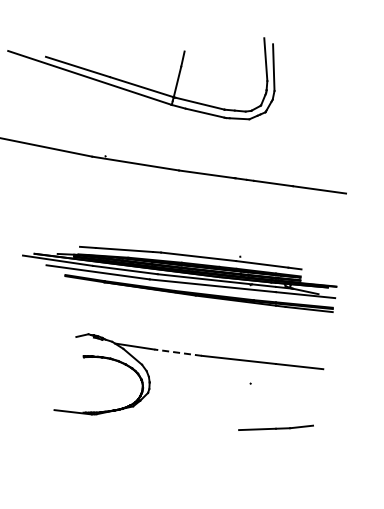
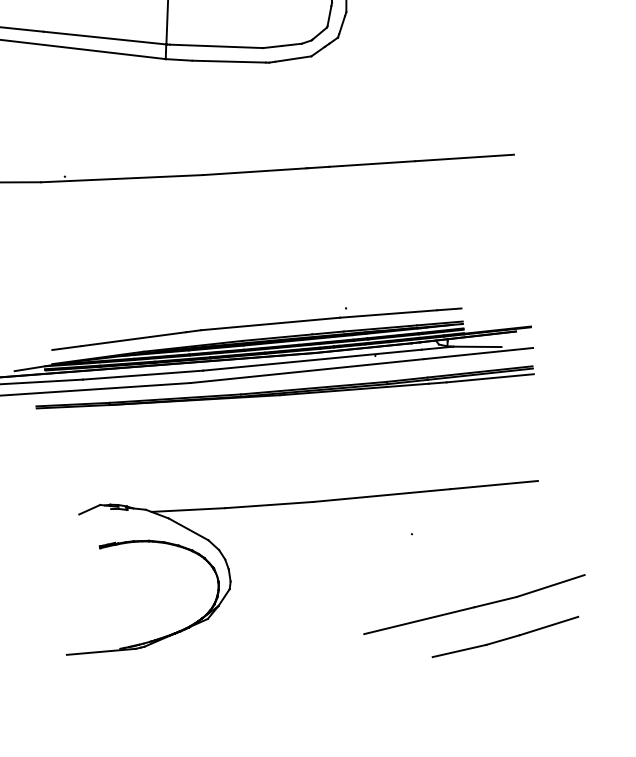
line: (178, 352) -> (269, 504), dashed -> solid
part: (275, 427) -> (473, 604), size x1.67
part: (288, 447) -> (504, 635), added

